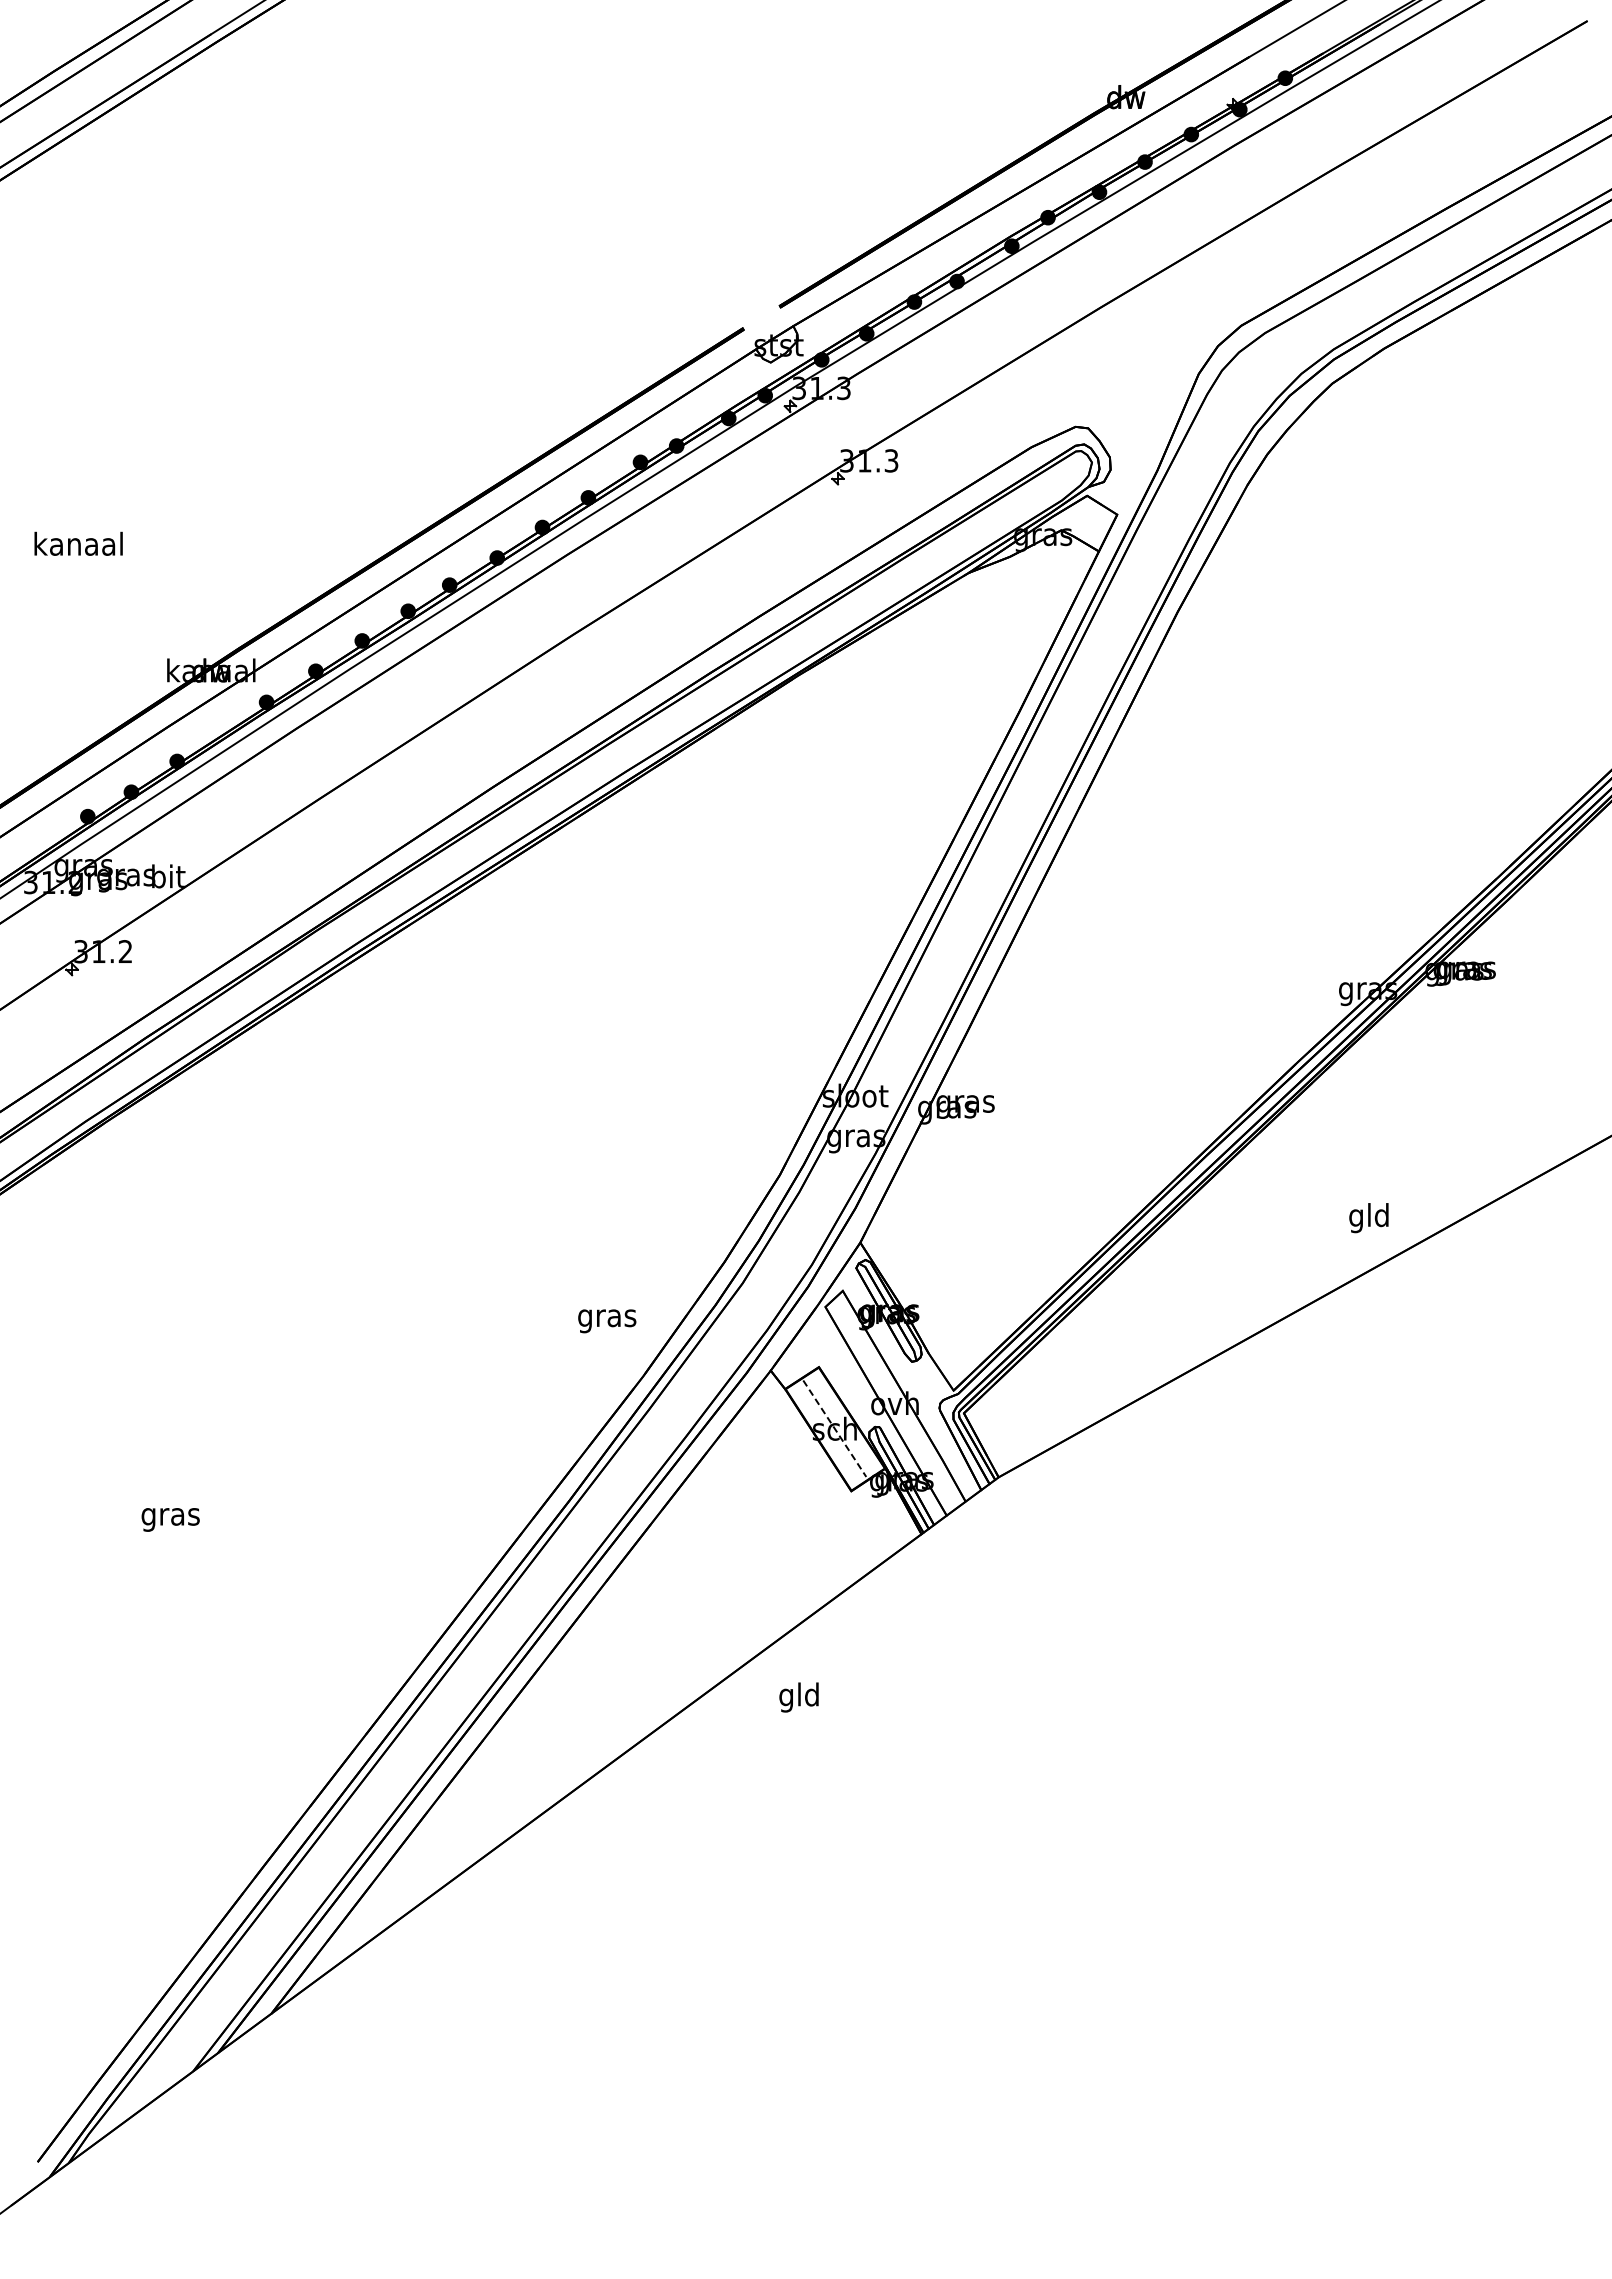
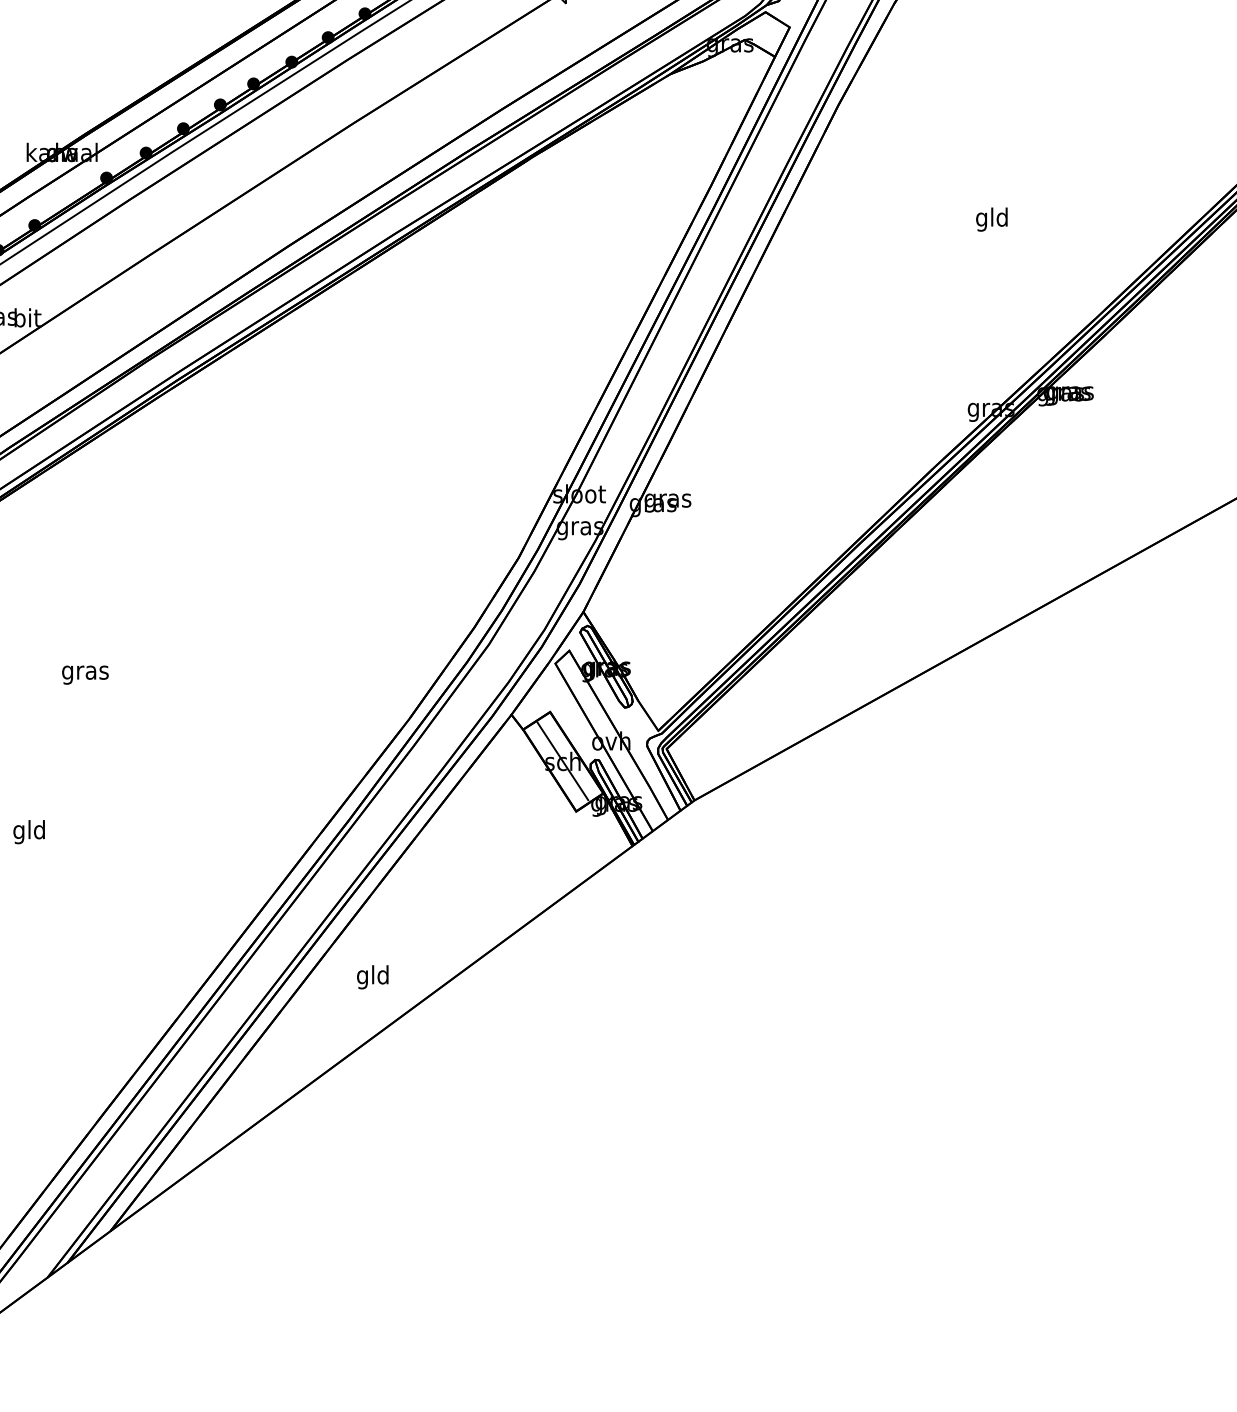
text: (1368, 1218) -> (991, 219), moved
text: (607, 1321) -> (85, 675), moved
line: (834, 1428) -> (562, 761), dashed -> solid
text: (170, 1516) -> (29, 831), gras -> gld
text: (798, 1697) -> (372, 977), moved

